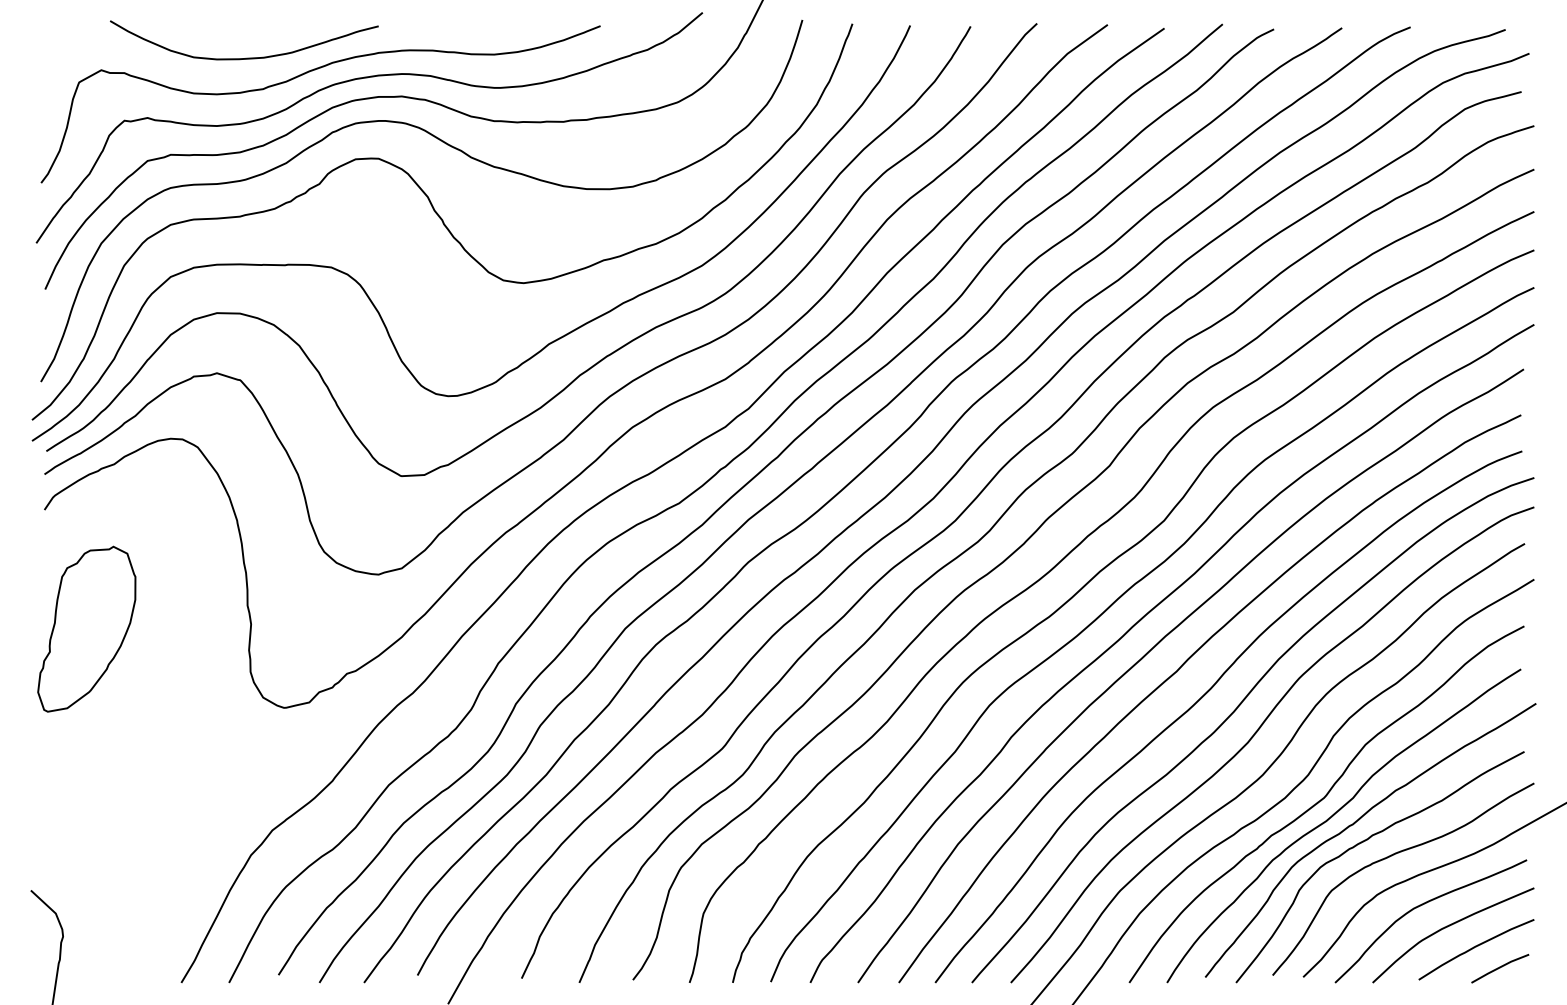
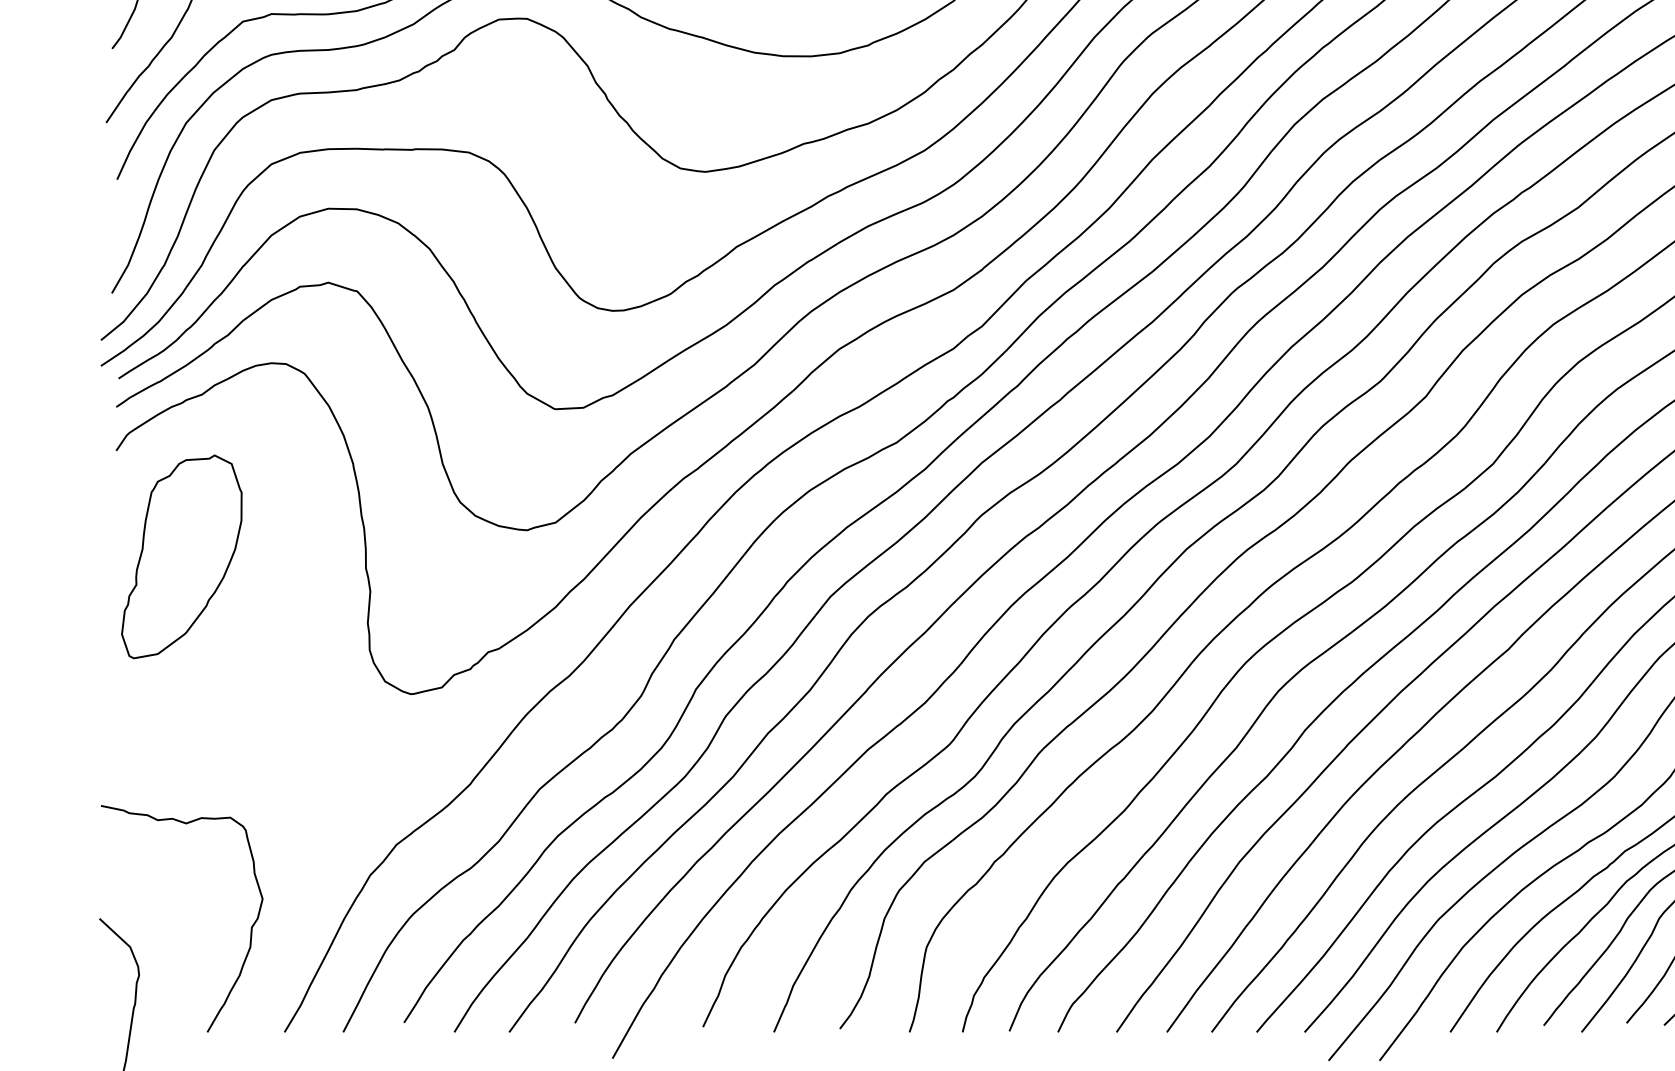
part: (86, 628) -> (181, 555), moved
curve: (153, 897) -> (250, 927), added

